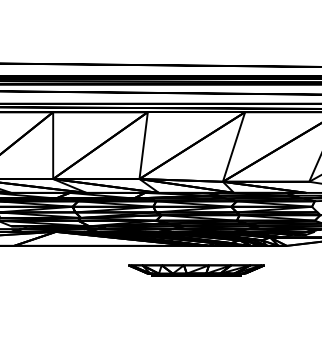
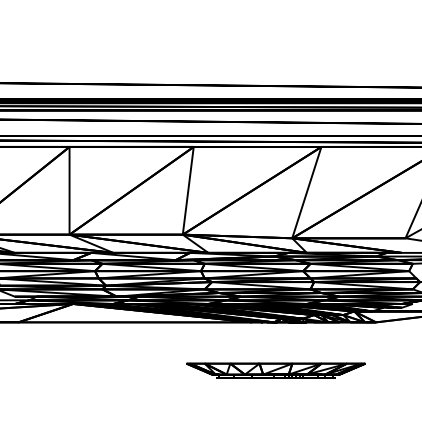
part: (196, 270) -> (275, 370), moved

